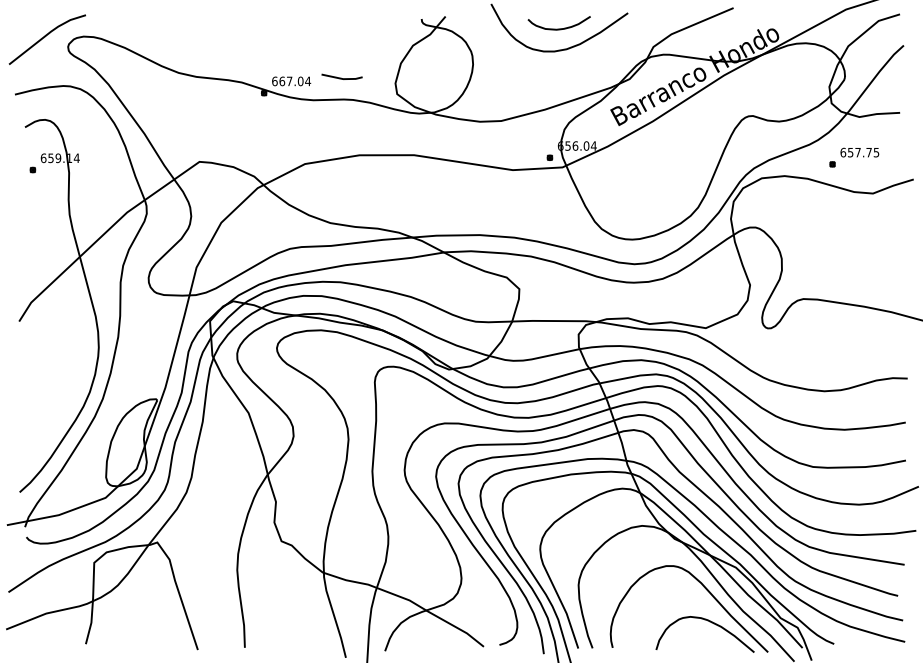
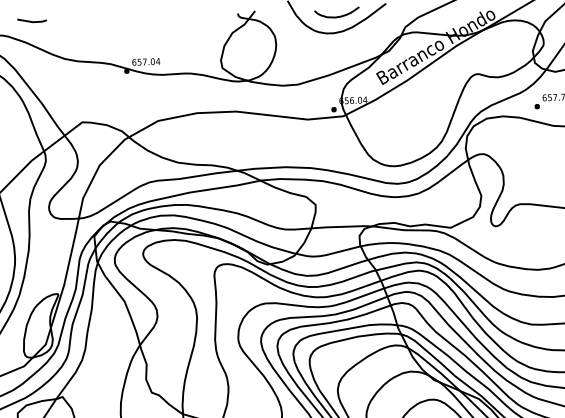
line: (341, 77) -> (31, 21), moved
text: (282, 81) -> (139, 62), 667.04 -> 657.04

